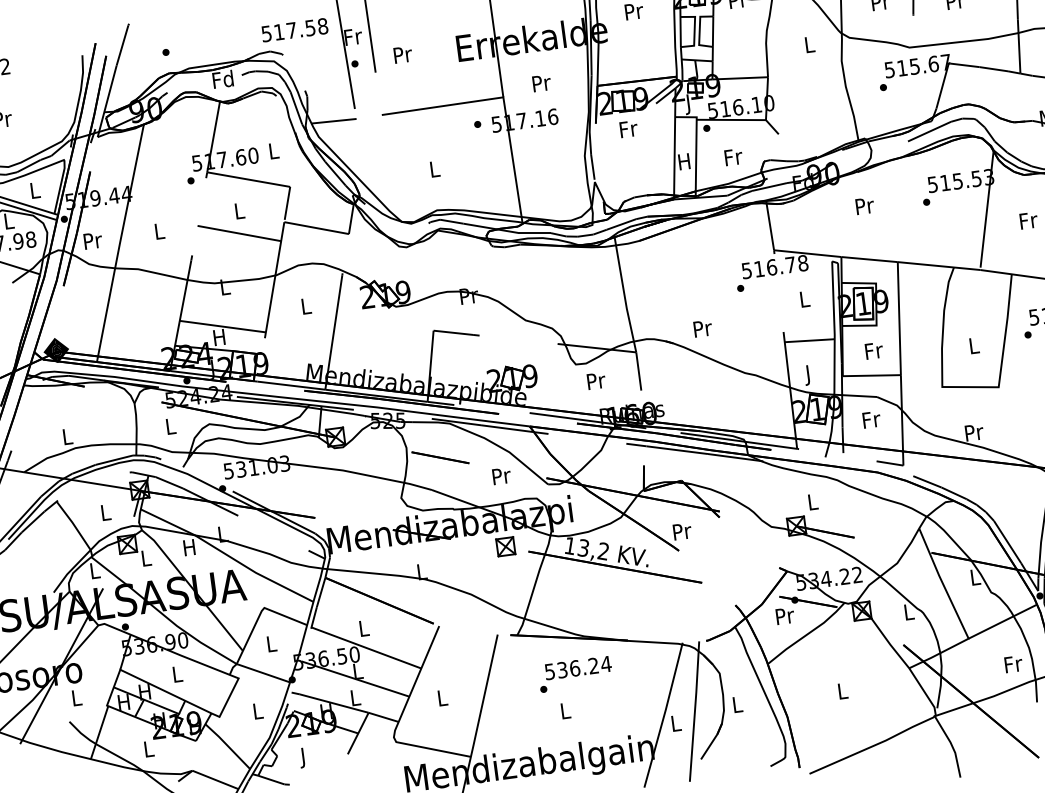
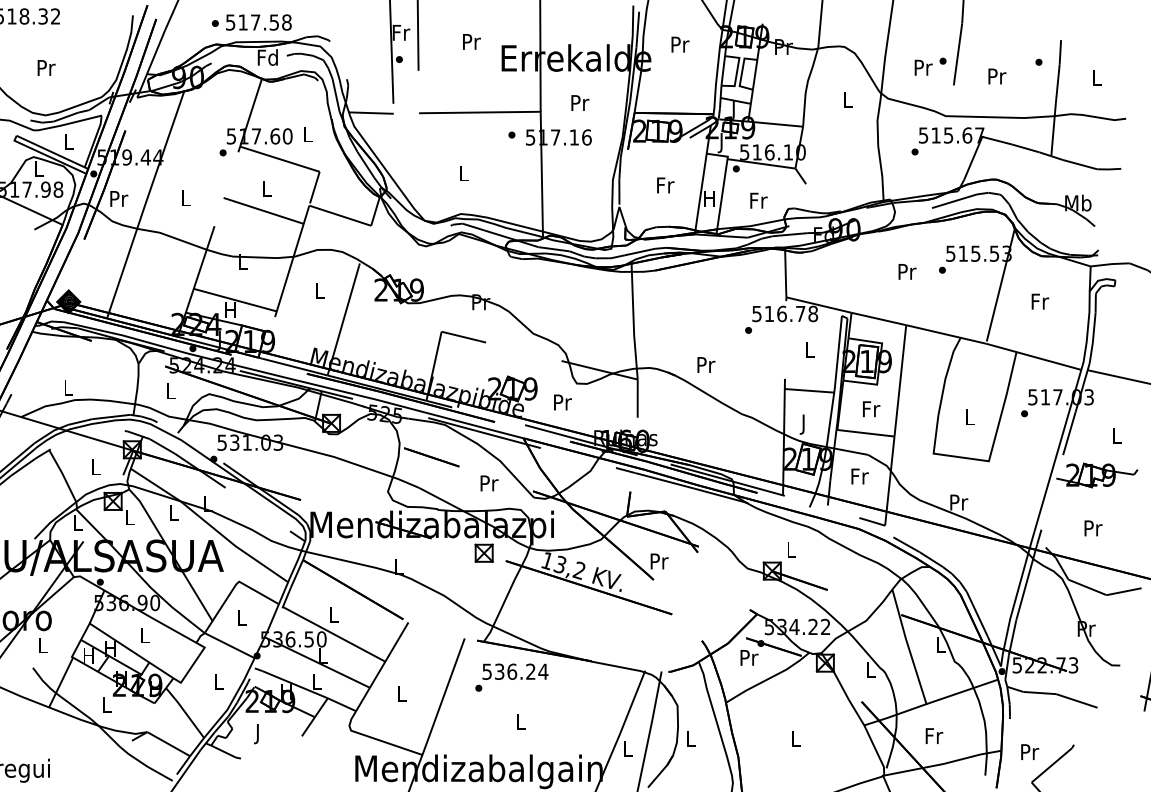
text: (294, 30) -> (258, 22), moved
text: (402, 54) -> (471, 41), moved
text: (628, 129) -> (665, 185), moved
text: (865, 205) -> (907, 271), moved
text: (596, 381) -> (562, 402), moved
text: (189, 547) -> (173, 512), H -> L
text: (1013, 663) -> (934, 735), moved
text: (575, 674) -> (511, 677), moved

